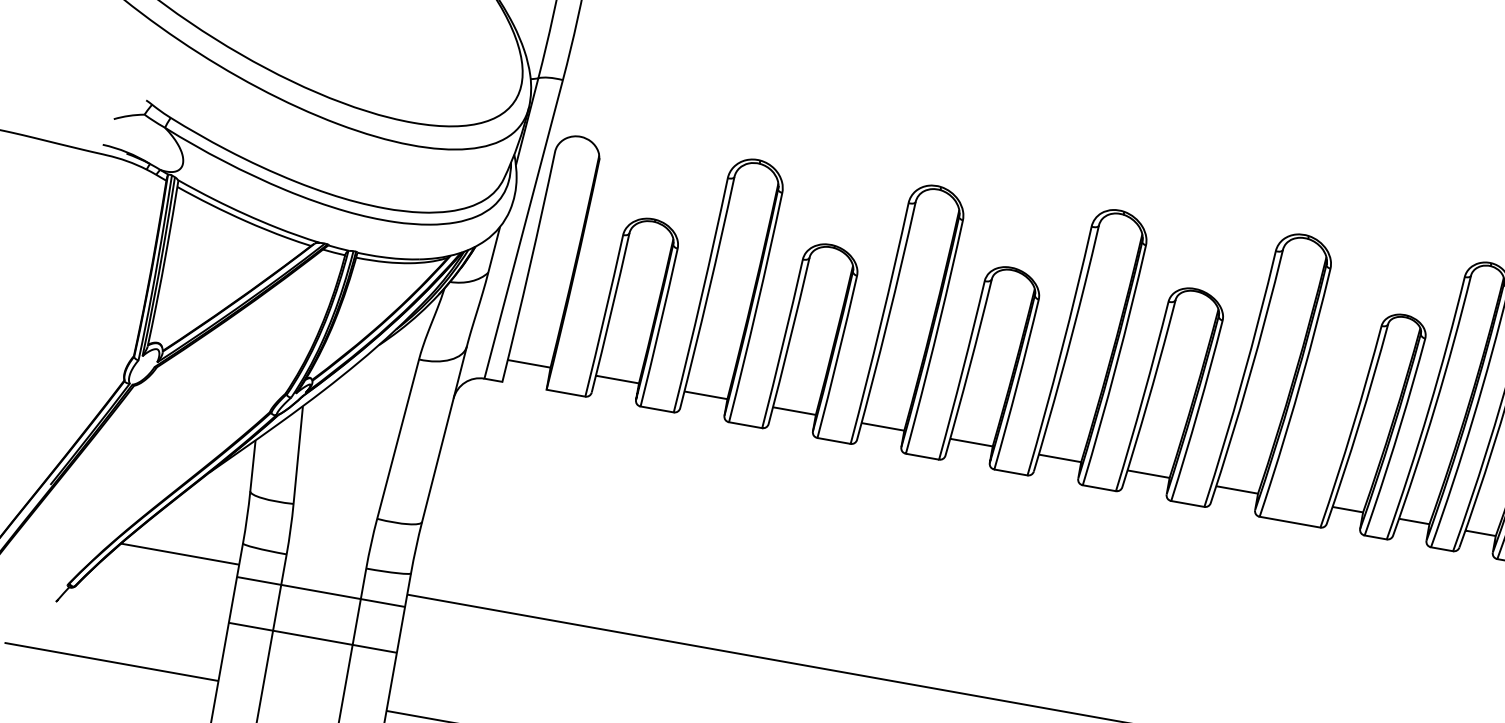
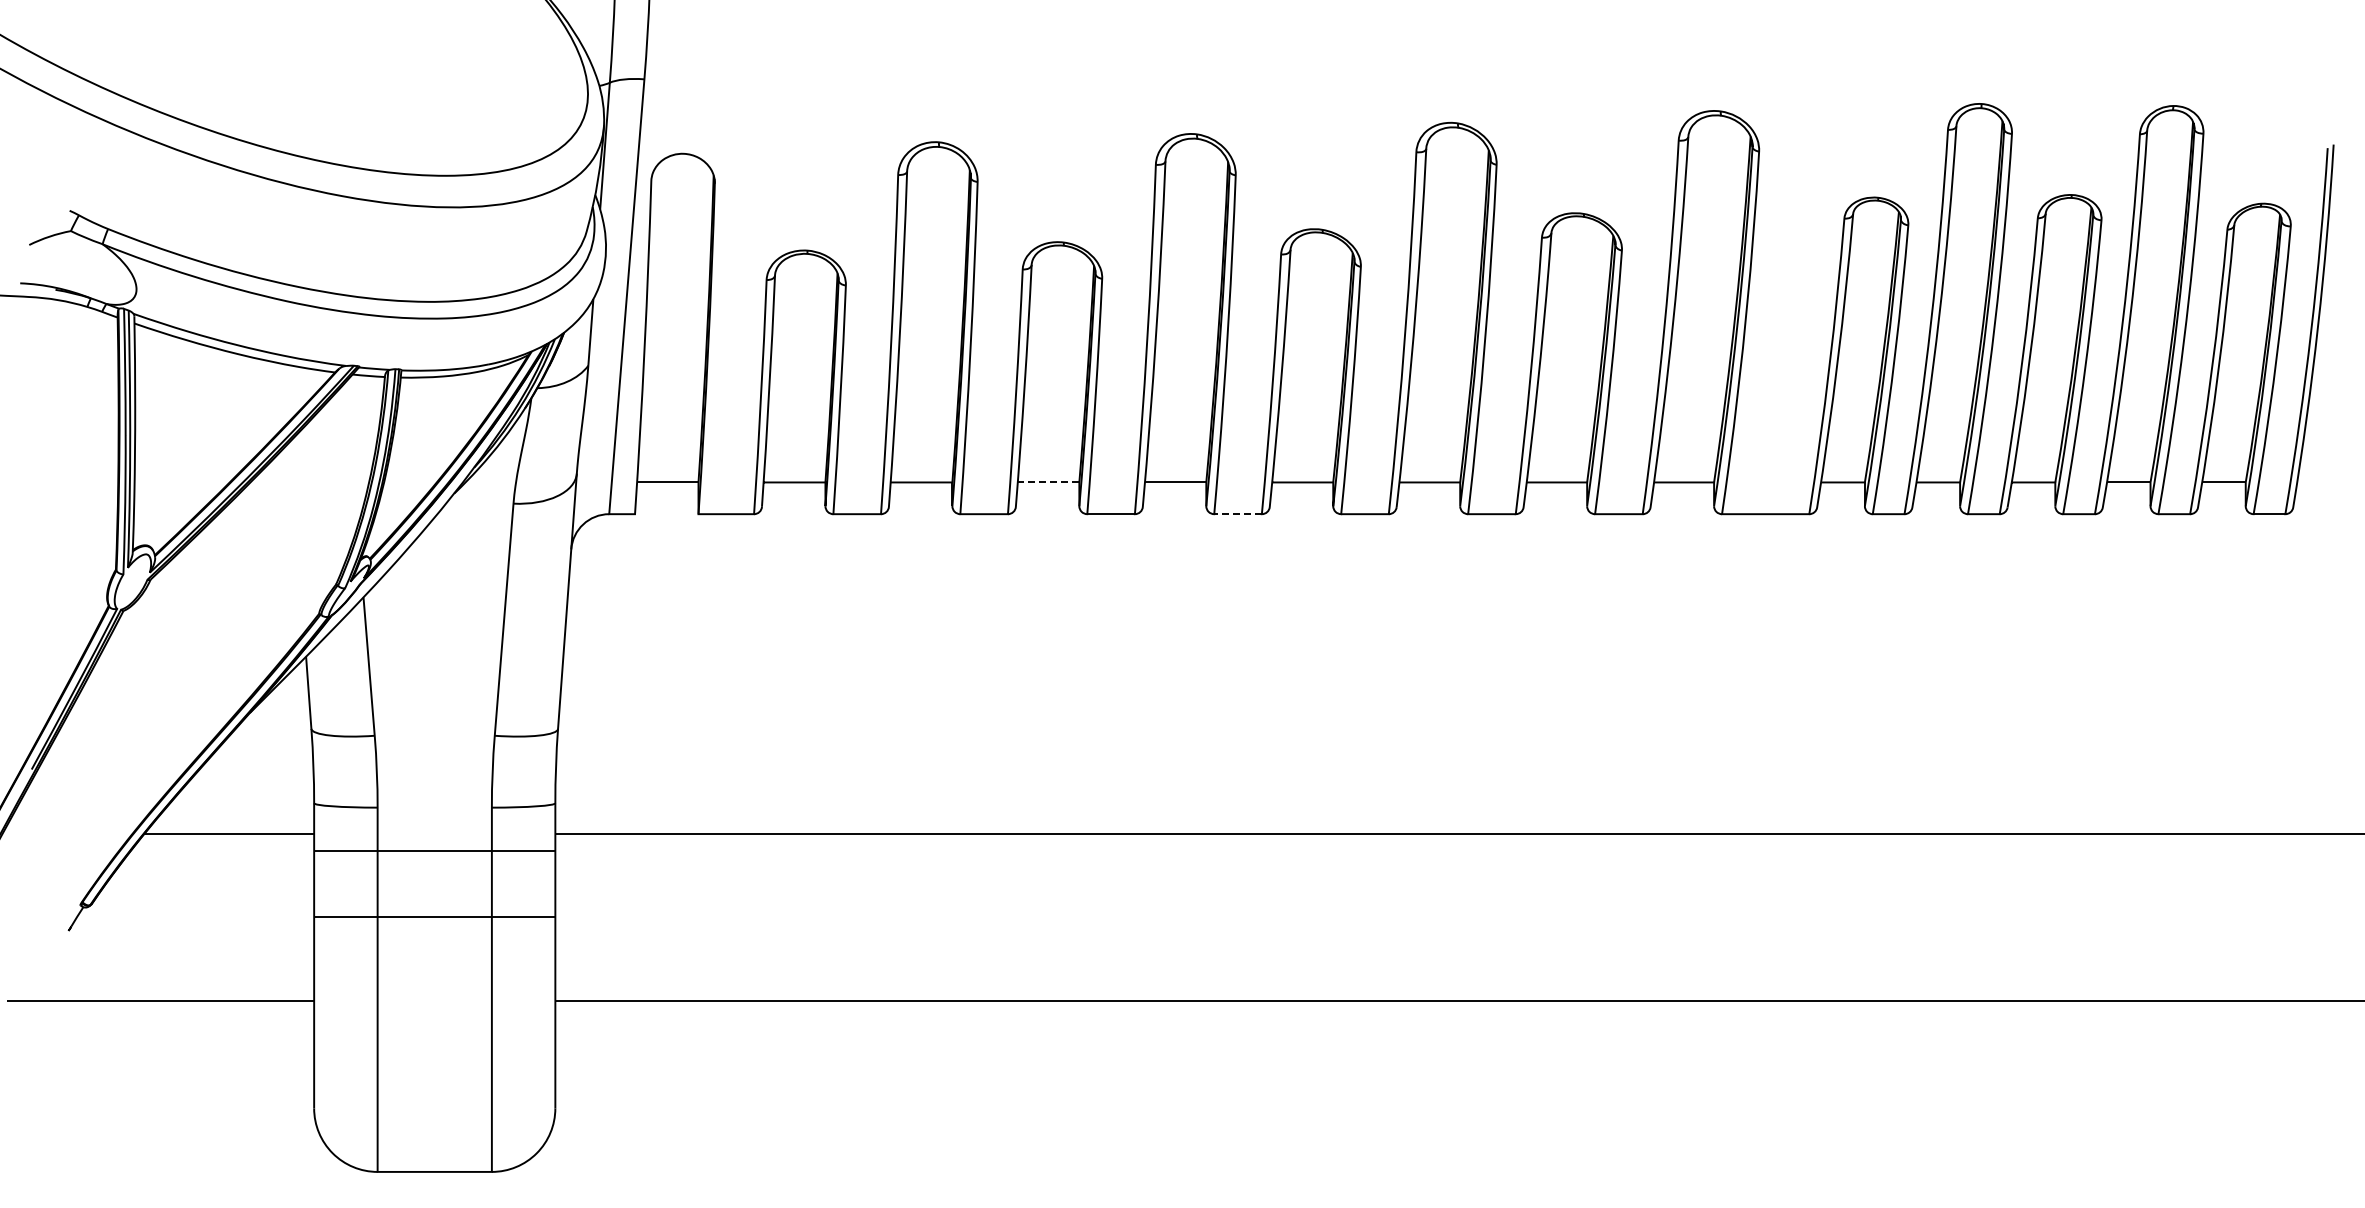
line: (794, 411) -> (1048, 482), solid -> dashed
line: (922, 456) -> (1238, 514), solid -> dashed

